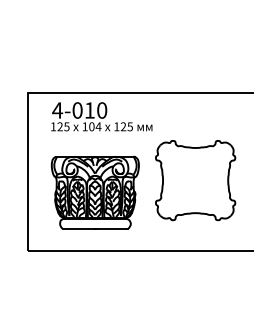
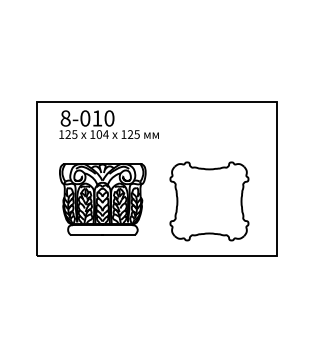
text: (57, 110) -> (65, 118), 4-010 -> 8-010
part: (195, 180) -> (209, 201), moved

